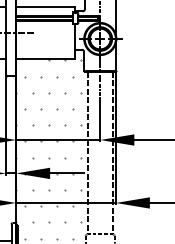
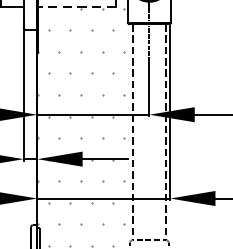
line: (45, 59) -> (76, 7), solid -> dashed

